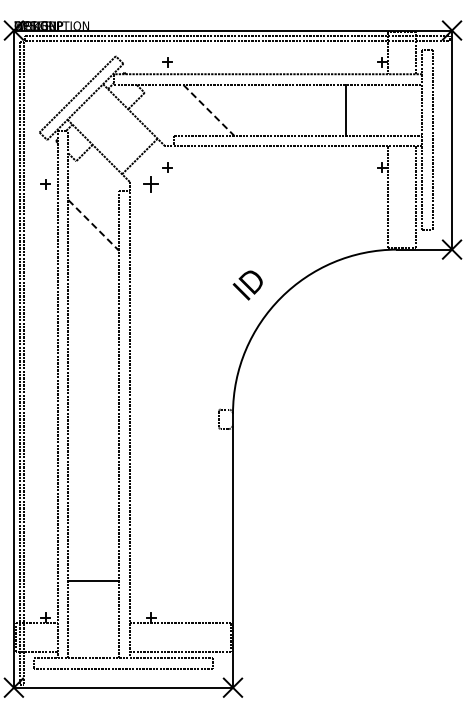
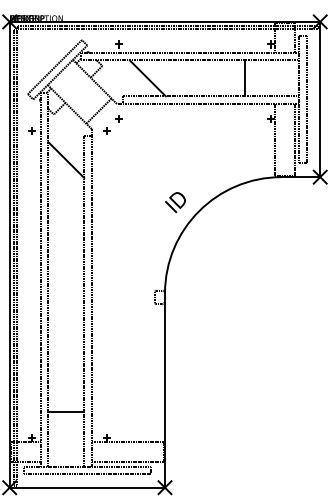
line: (208, 110) -> (147, 78), dashed -> solid
part: (151, 184) -> (107, 131), size x0.62
line: (93, 225) -> (66, 160), dashed -> solid

